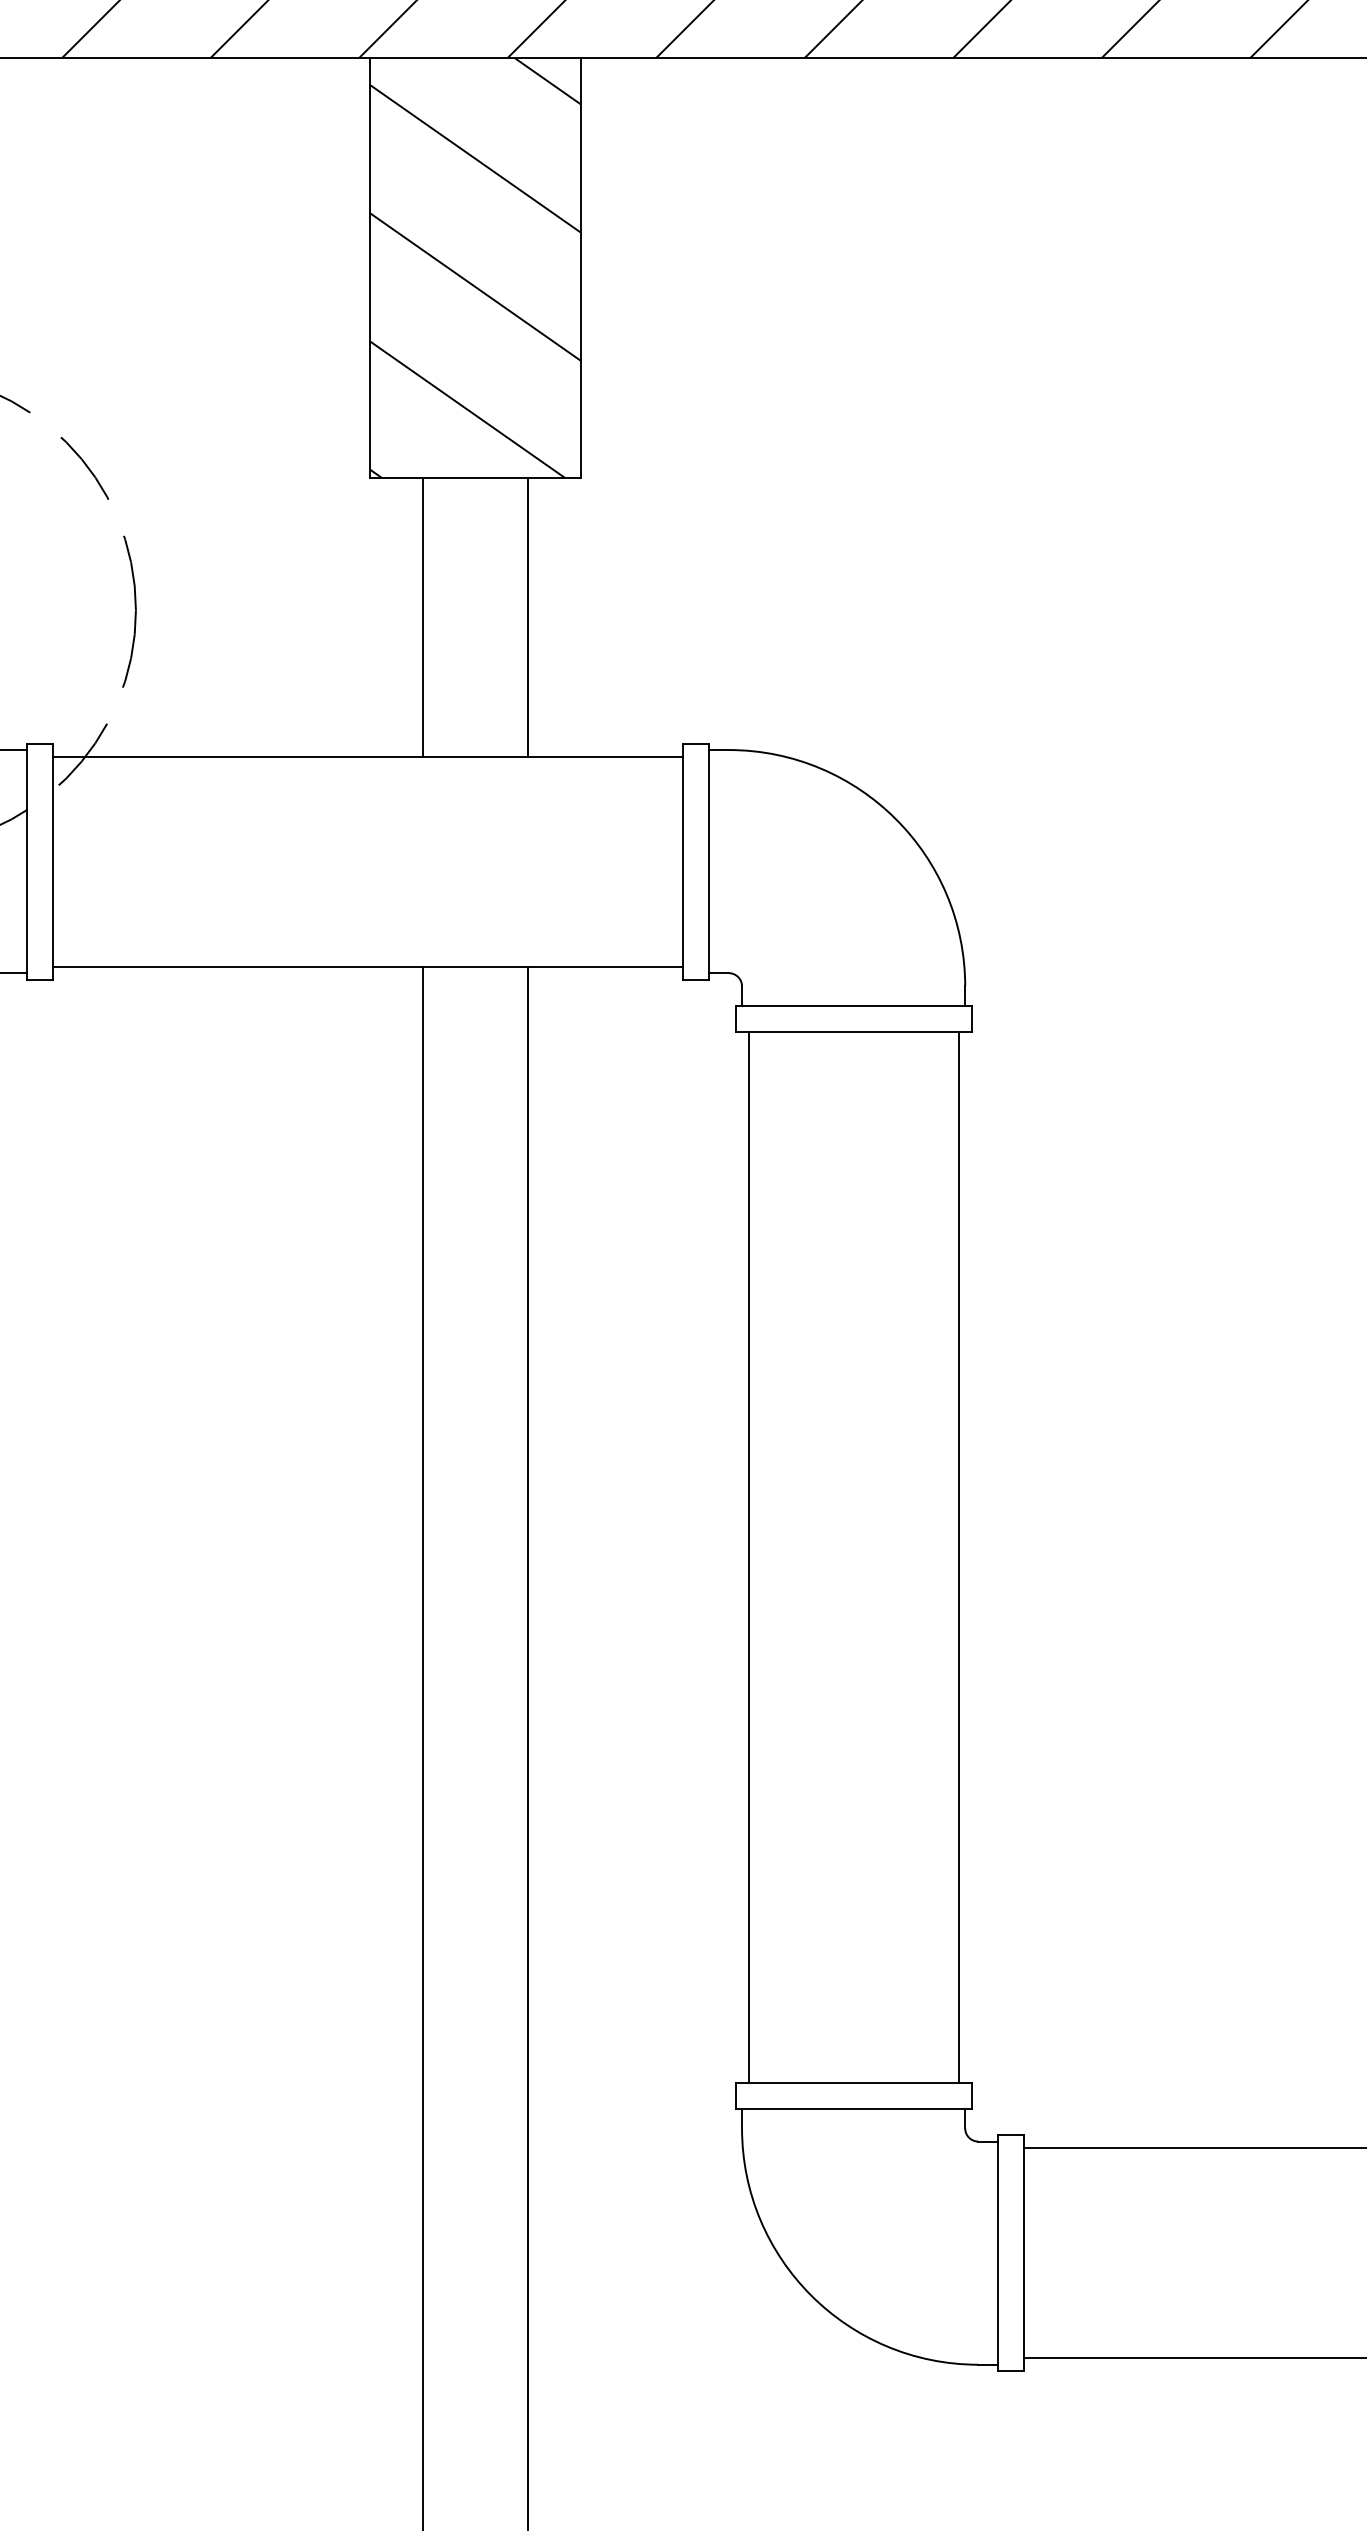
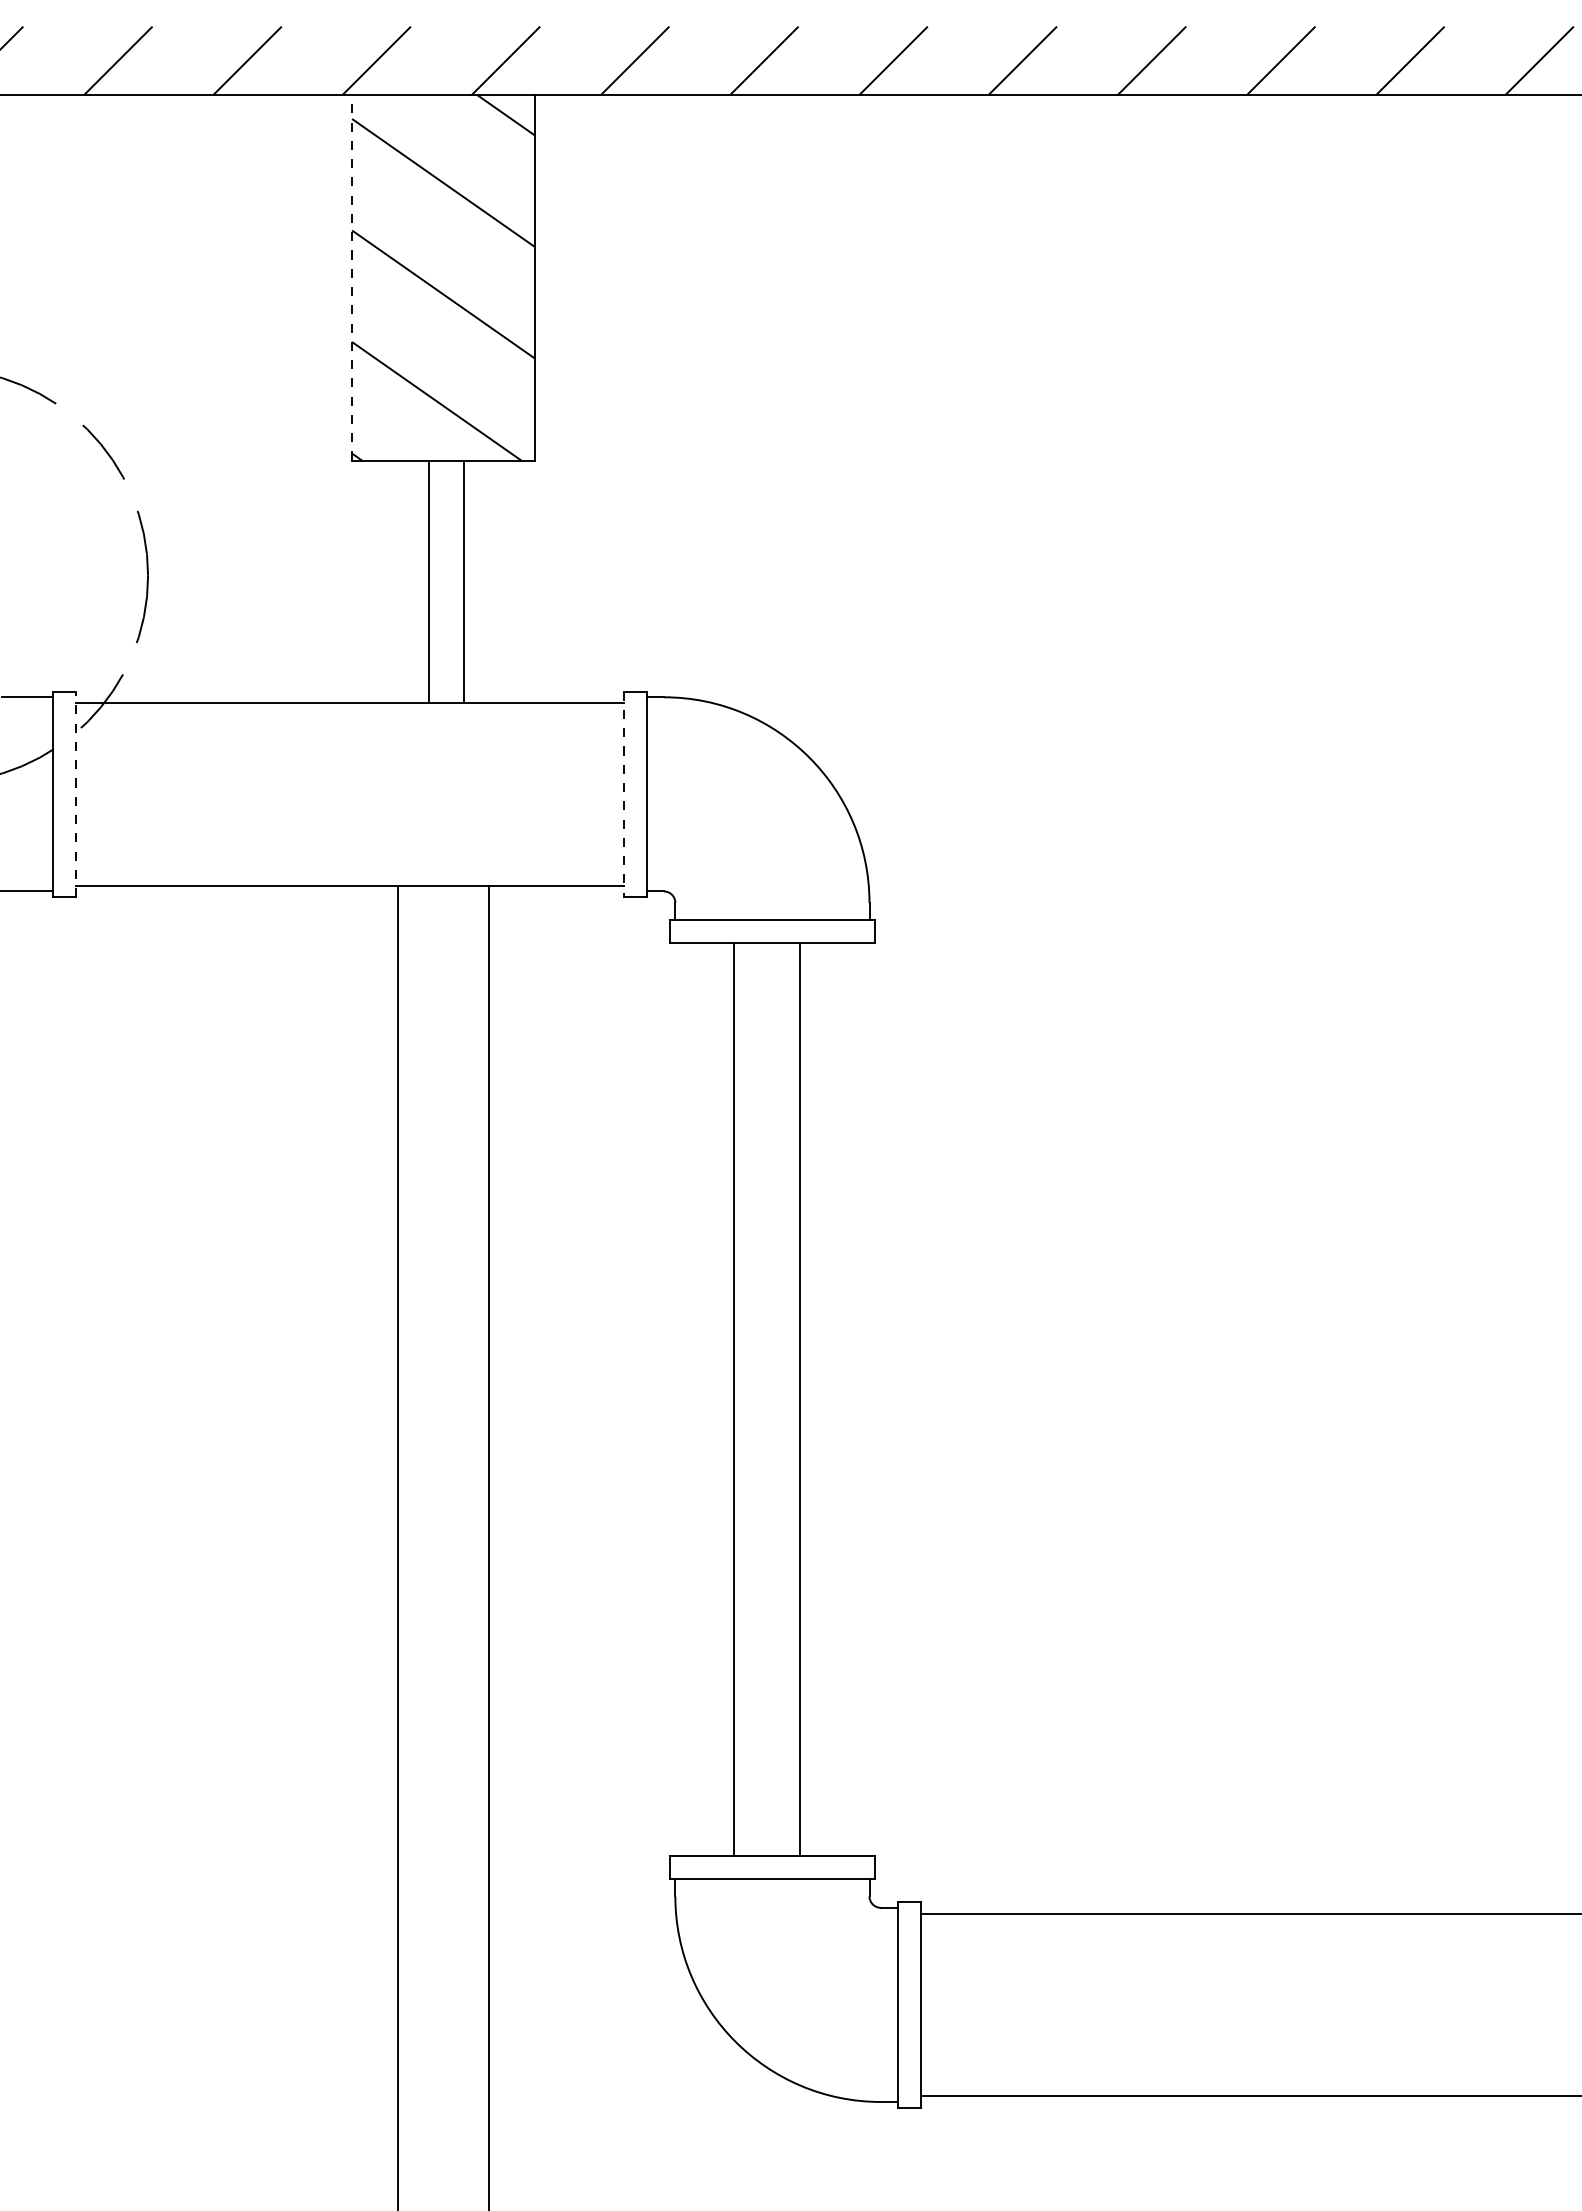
line: (370, 267) -> (352, 277), solid -> dashed
line: (422, 616) -> (463, 581), moved
line: (528, 616) -> (429, 581), moved
line: (52, 861) -> (75, 794), solid -> dashed
line: (683, 861) -> (624, 794), solid -> dashed
line: (749, 1557) -> (734, 1399), moved
line: (958, 1557) -> (799, 1399), moved

